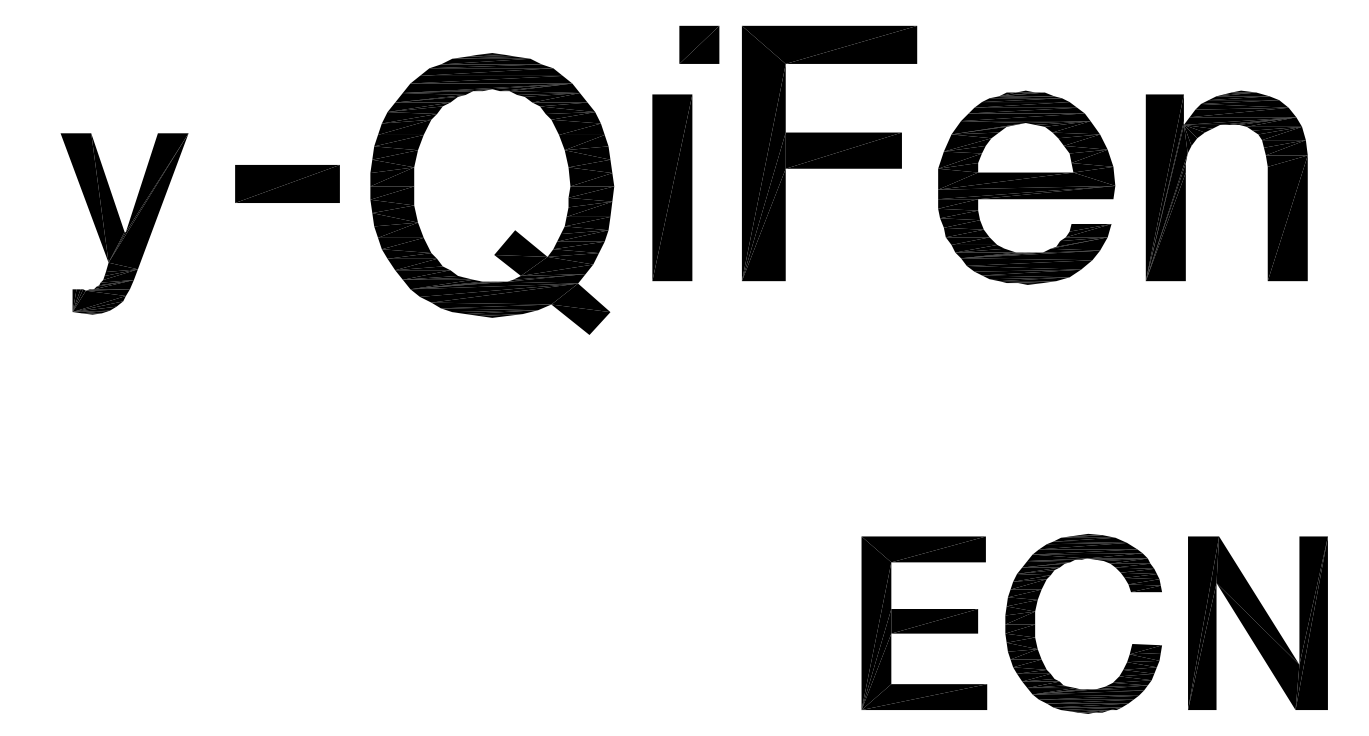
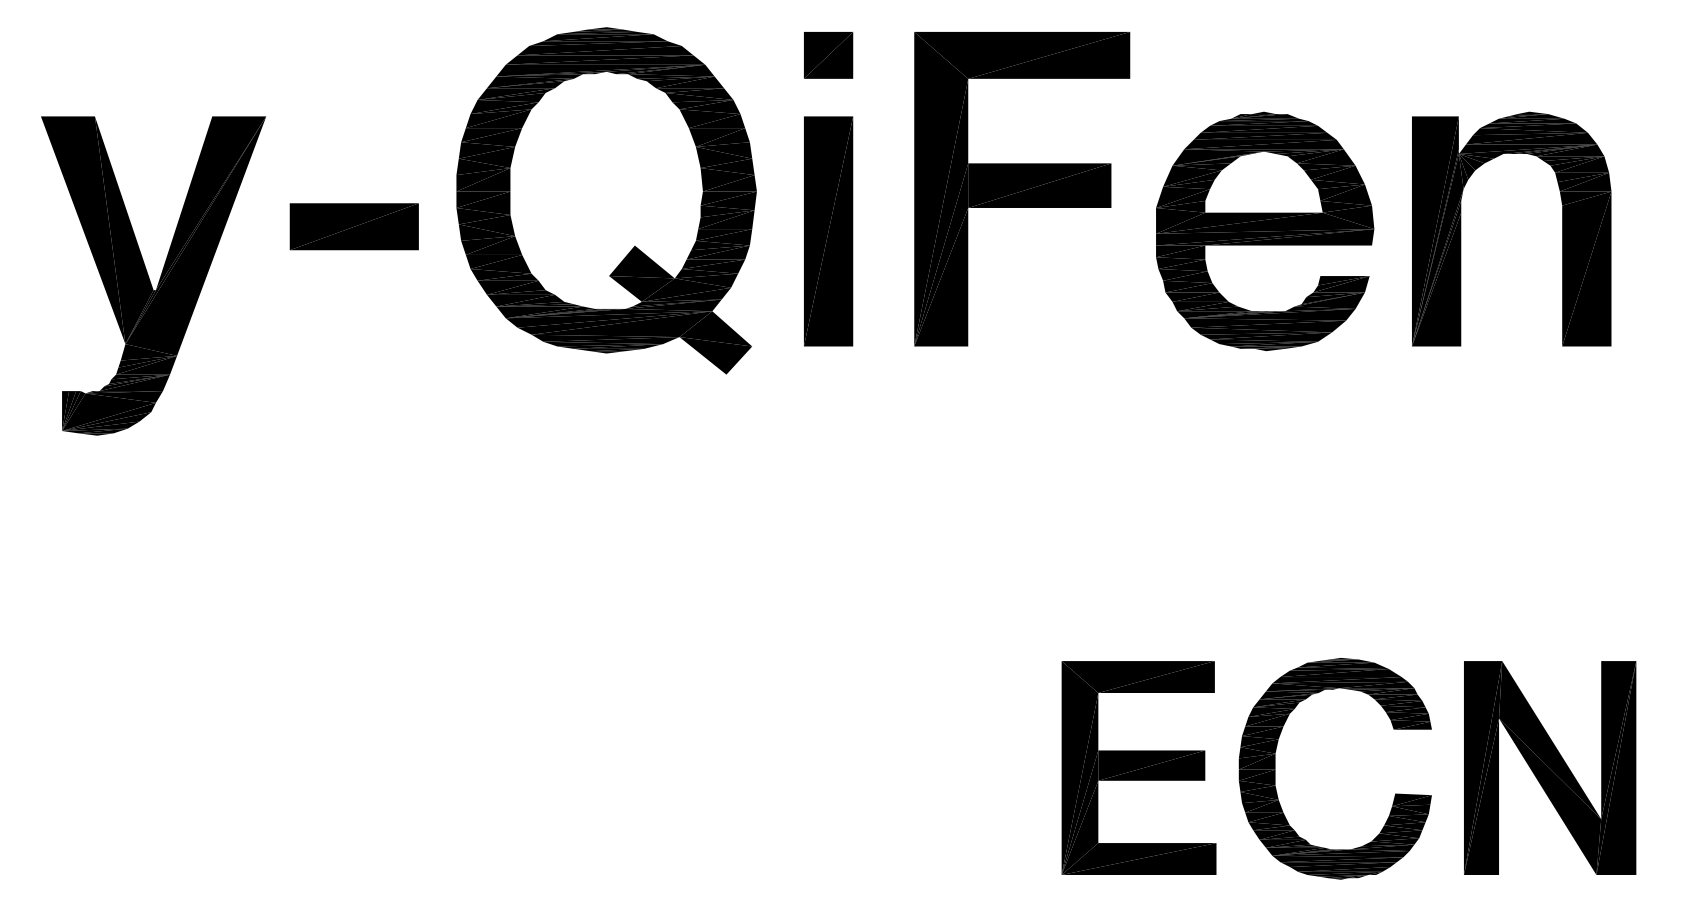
part: (699, 44) -> (828, 54), moved
part: (492, 193) -> (606, 200), moved
part: (124, 223) -> (153, 275), size x1.43

